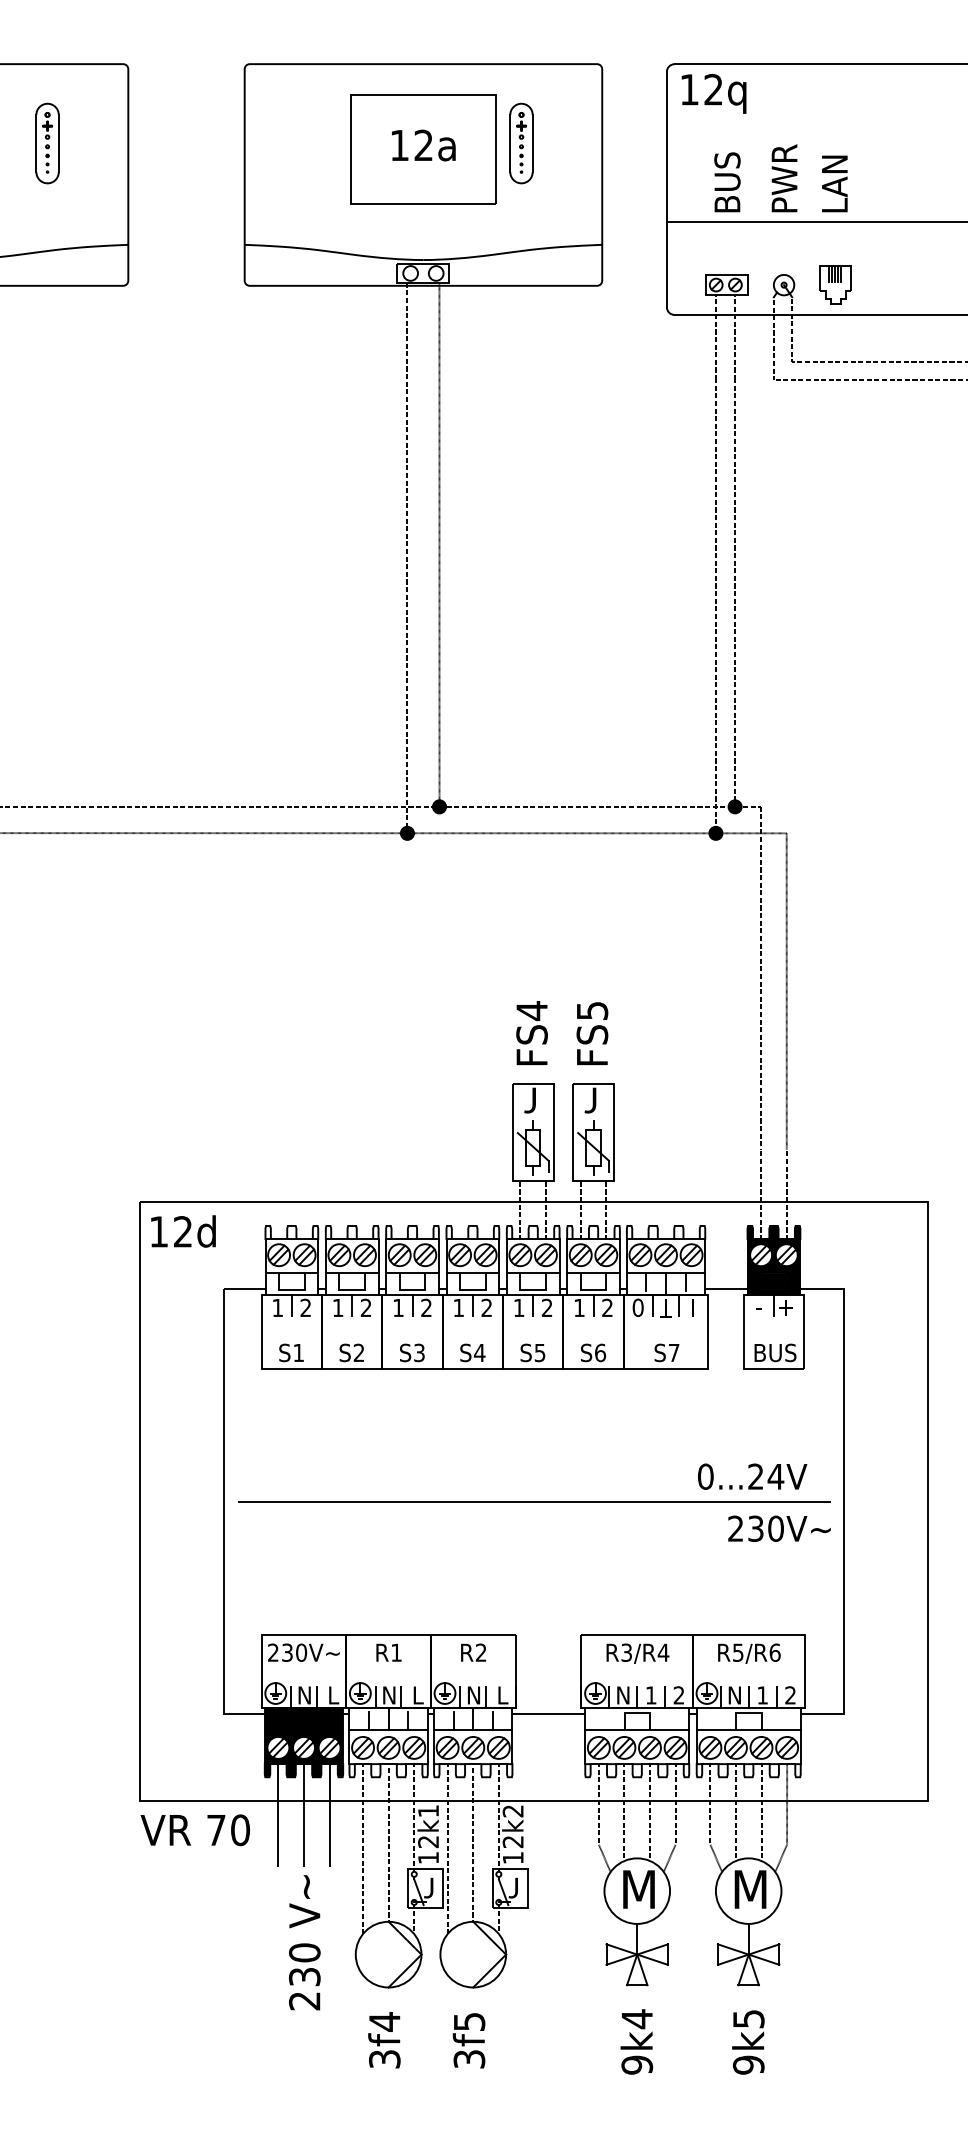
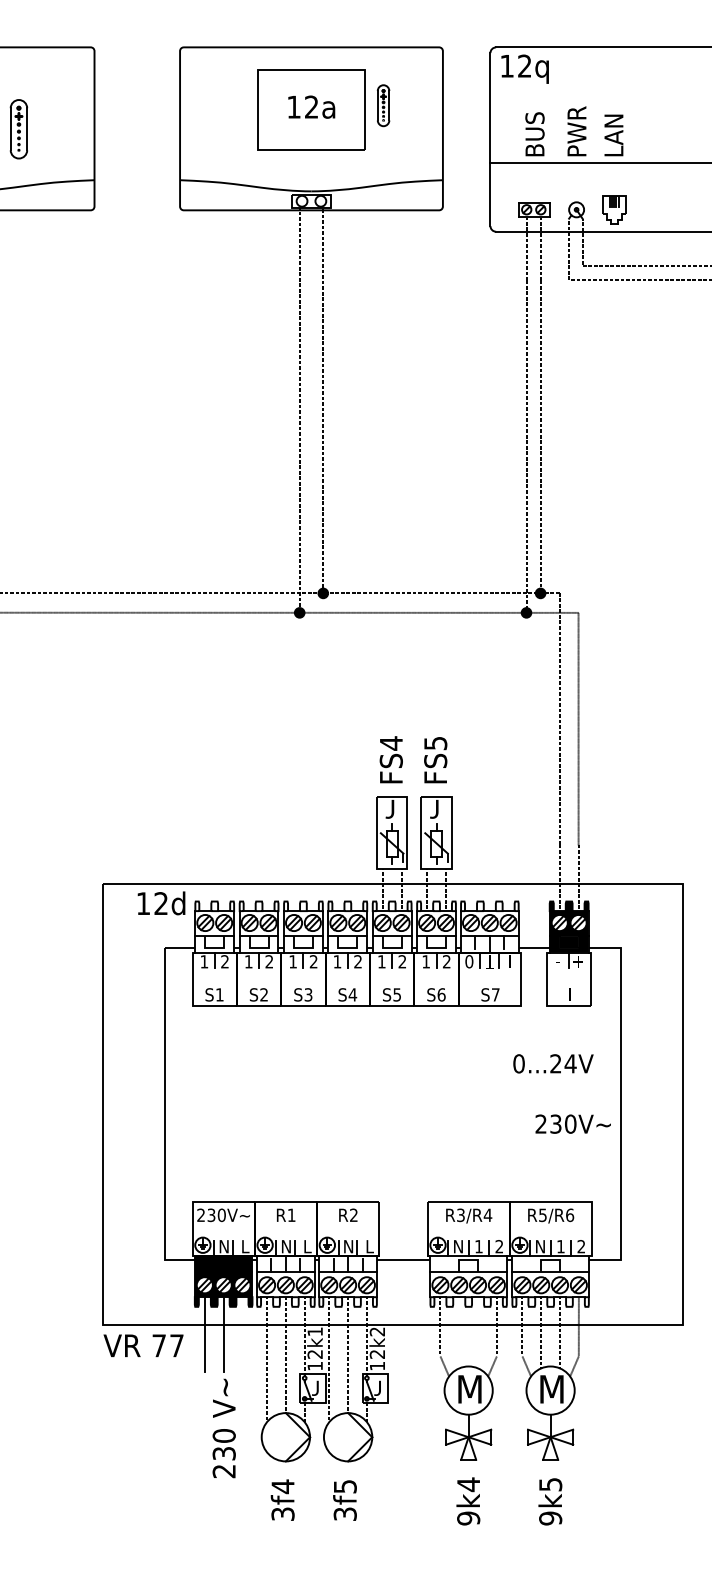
part: (47, 143) -> (18, 129), moved
part: (521, 143) -> (383, 105), size x0.7
text: (183, 1231) -> (161, 903), moved
text: (775, 1352) -> (570, 994), BUS -> I
text: (752, 1476) -> (553, 1063), moved
line: (533, 1501) -> (392, 1104), removed
line: (624, 1812) -> (459, 1332), removed
line: (649, 1812) -> (477, 1332), removed
line: (329, 1814) -> (242, 1334), removed
text: (240, 1830) -> (176, 1345), 70 -> 77

